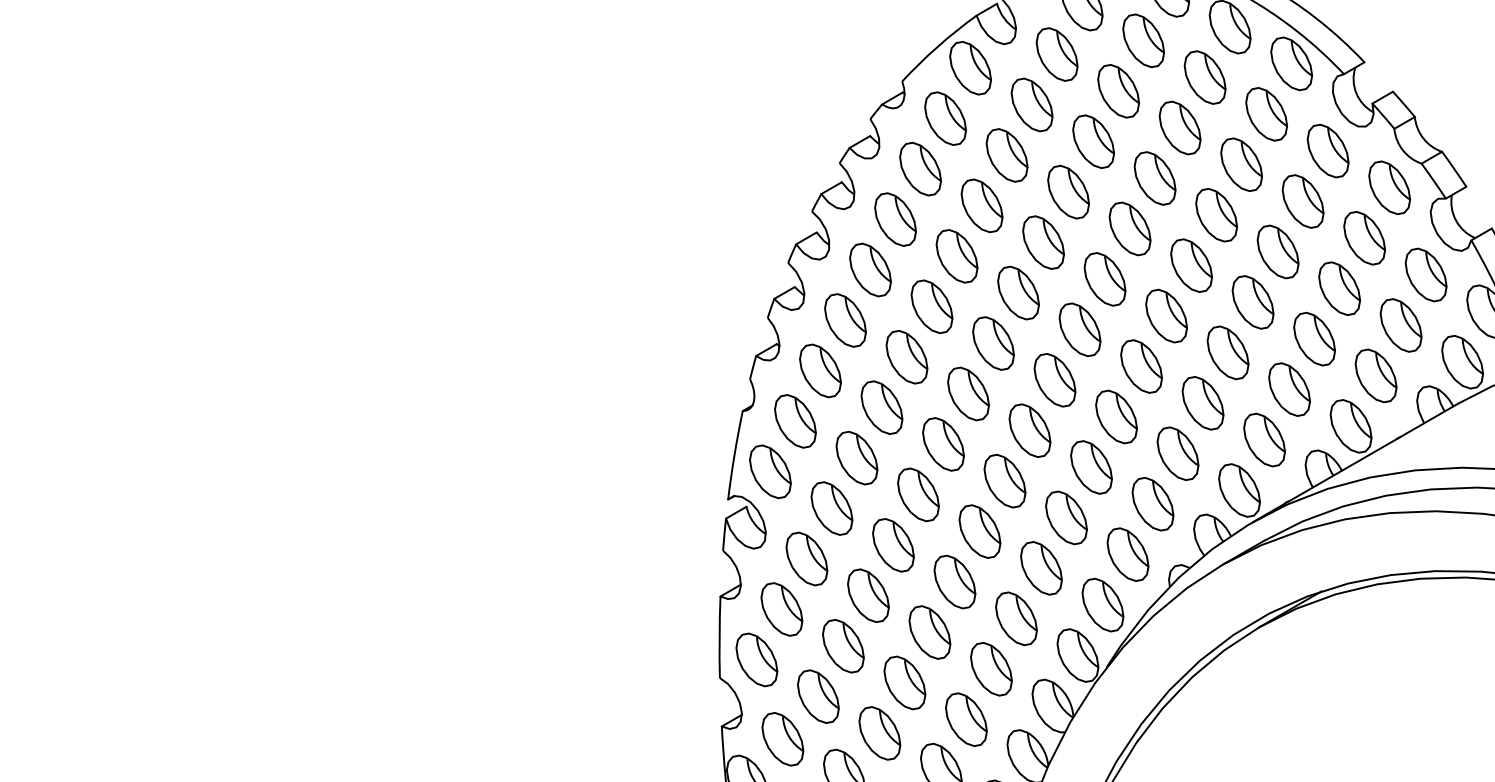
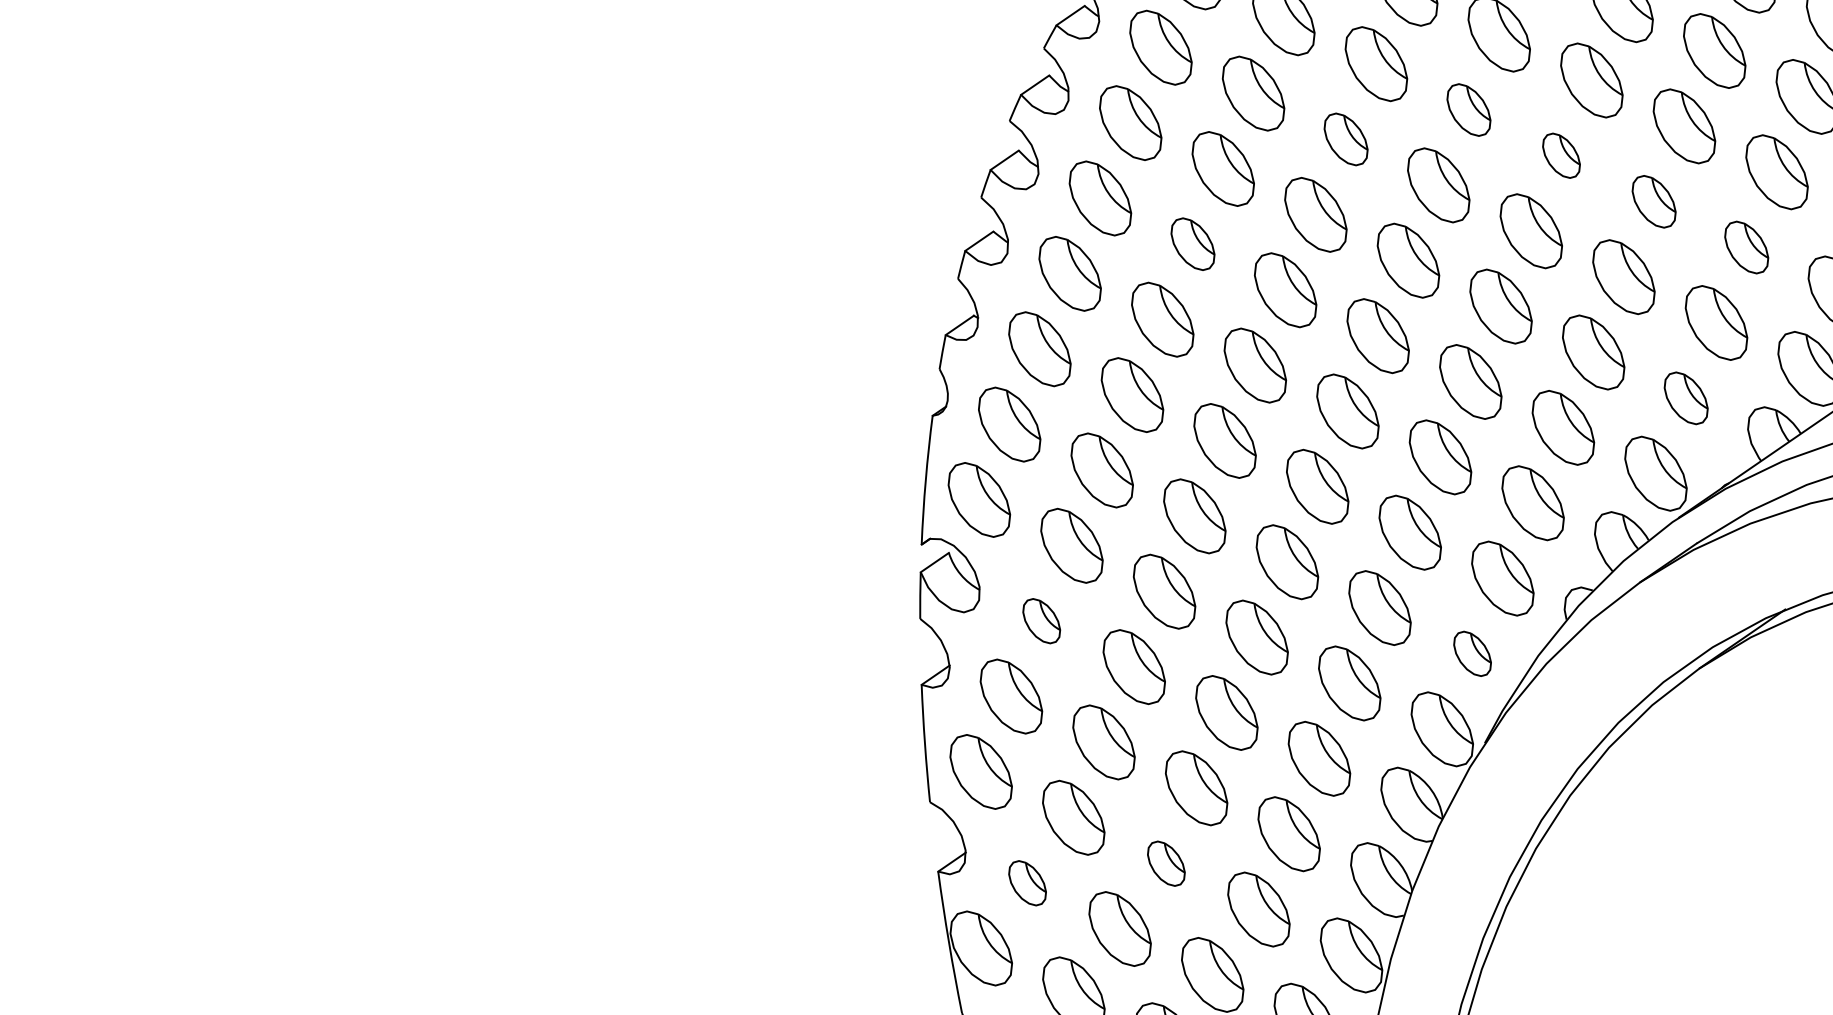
part: (1129, 228) -> (1468, 109), size x0.7
part: (1043, 242) -> (1346, 139), size x0.7
part: (1191, 265) -> (1561, 155), size x0.6
part: (1252, 302) -> (1653, 201), size x0.7
part: (931, 306) -> (1192, 244), size x0.7
part: (1314, 338) -> (1746, 246), size x0.7
part: (1264, 439) -> (1686, 397), size x0.7
part: (806, 558) -> (1041, 620), size x0.6
part: (1102, 604) -> (1471, 653), size x0.6
part: (879, 733) -> (1165, 863), size x0.6
part: (782, 739) -> (1026, 883), size x0.6

